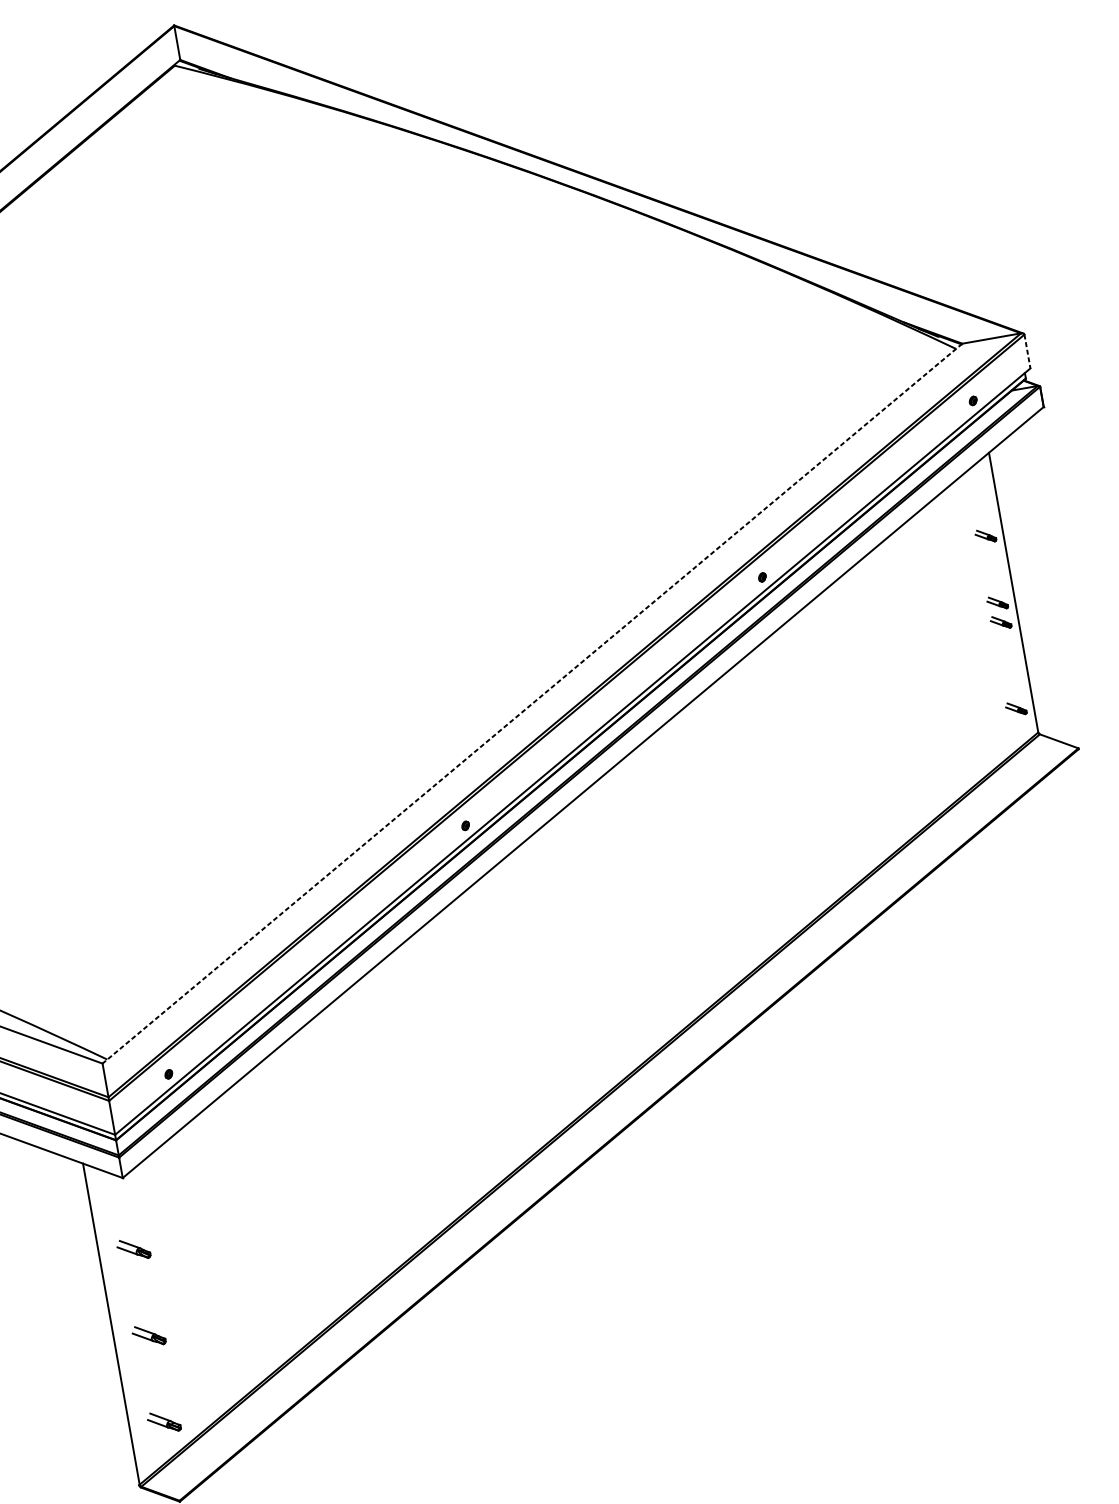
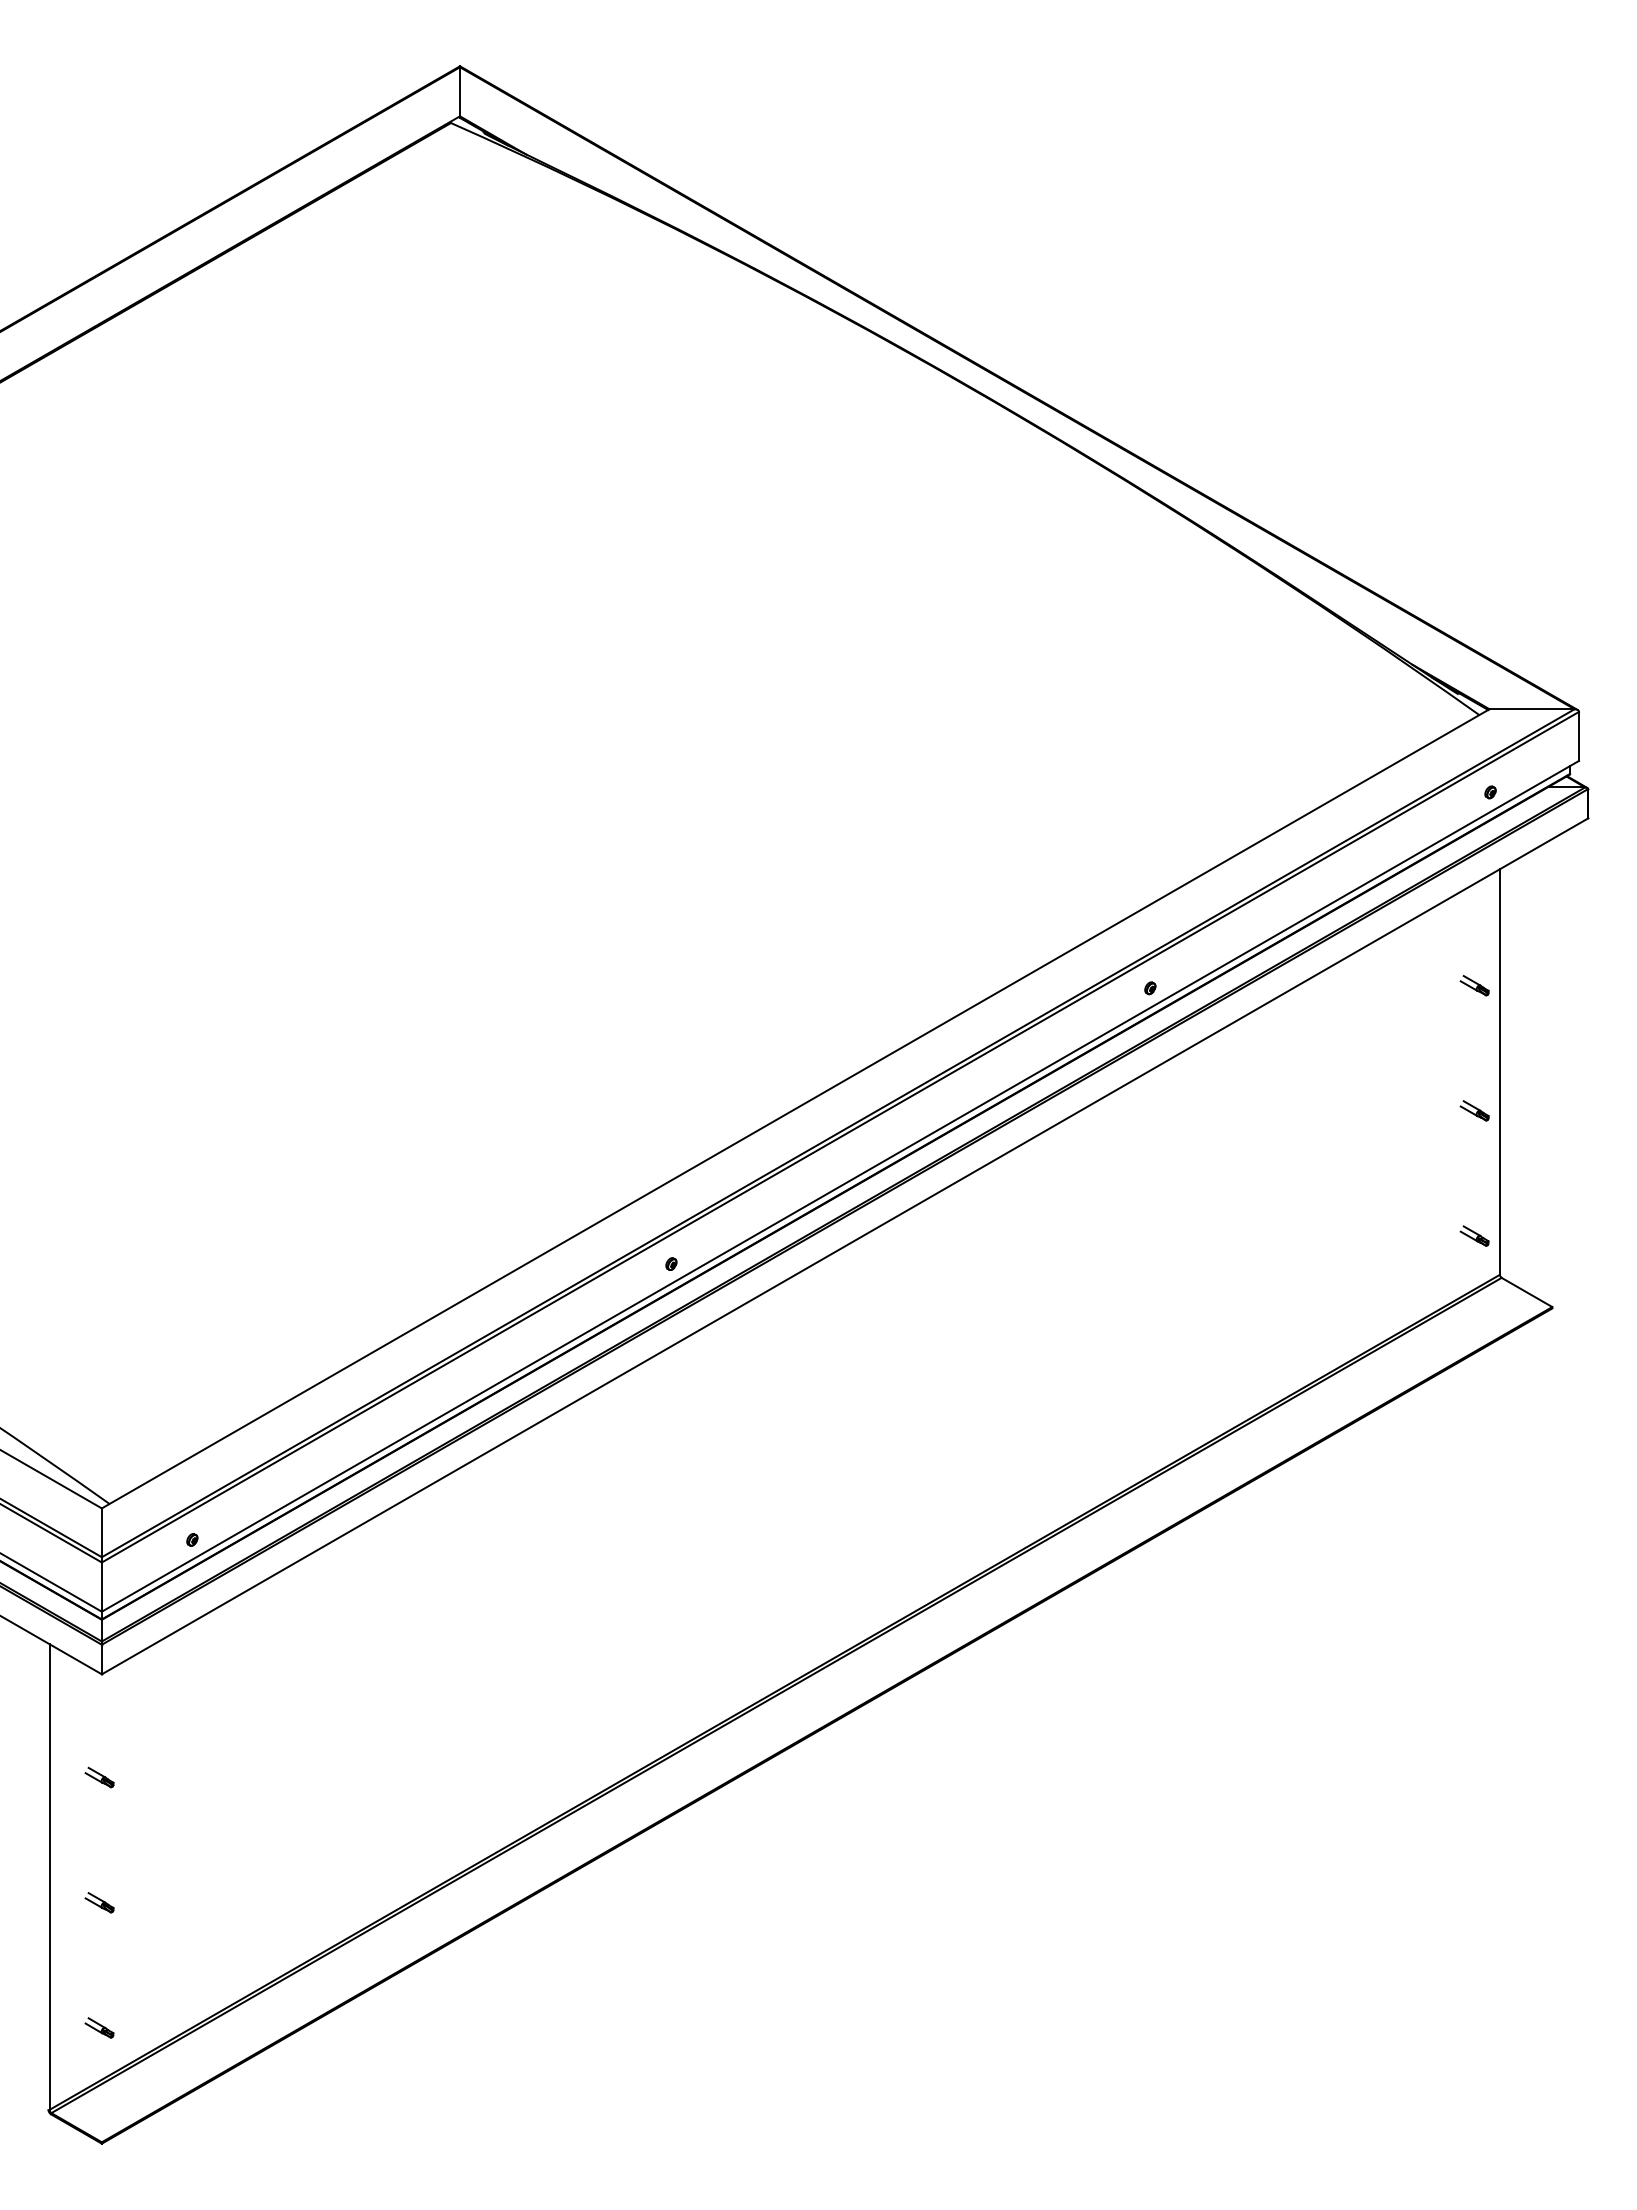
line: (1027, 351) -> (1579, 736), dashed -> solid
part: (997, 602) -> (1474, 1082), removed
line: (532, 703) -> (795, 1108), dashed -> solid
part: (133, 1249) -> (99, 1777), size x0.62
part: (148, 1335) -> (99, 1902), size x0.62
part: (164, 1421) -> (99, 2027), size x0.62

